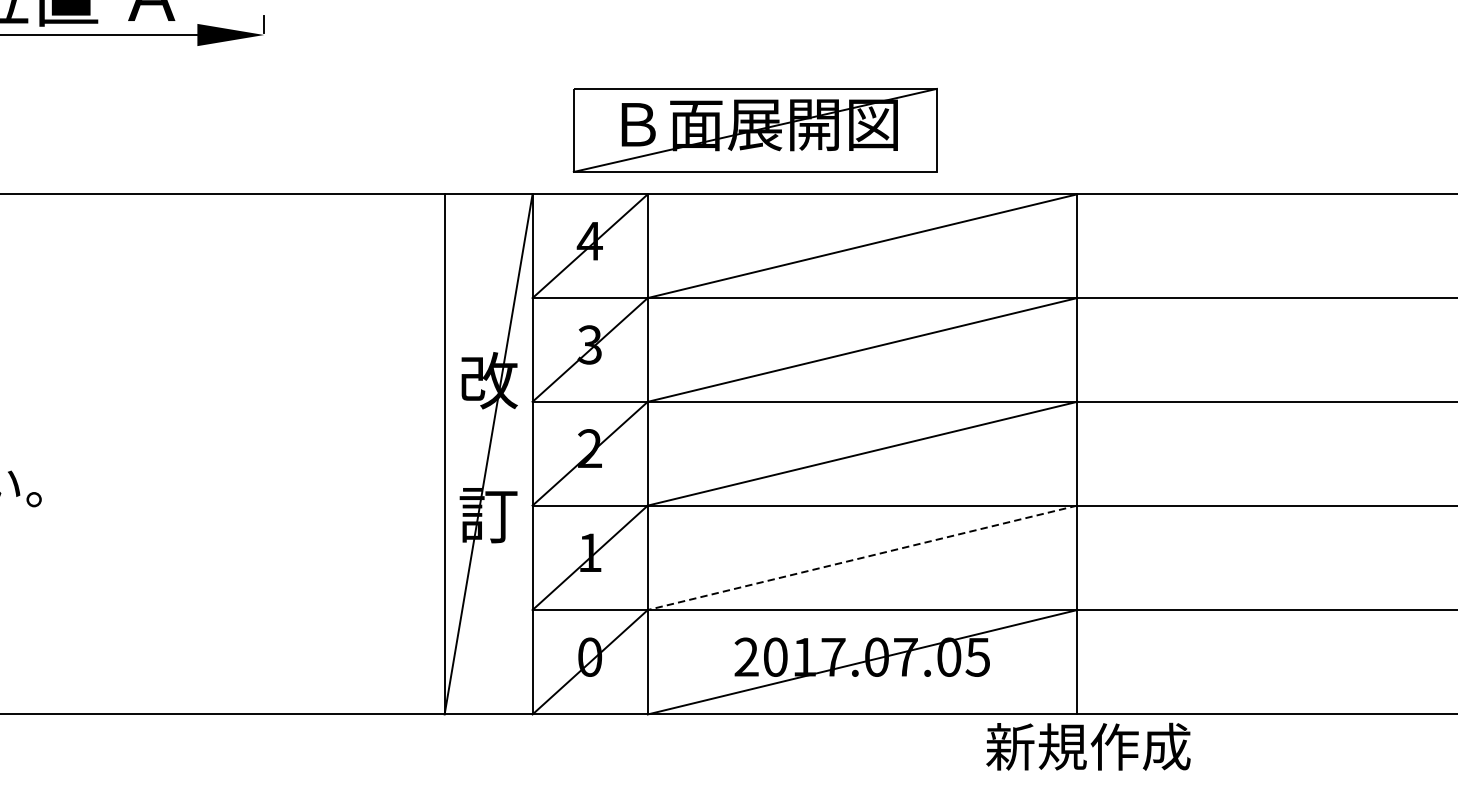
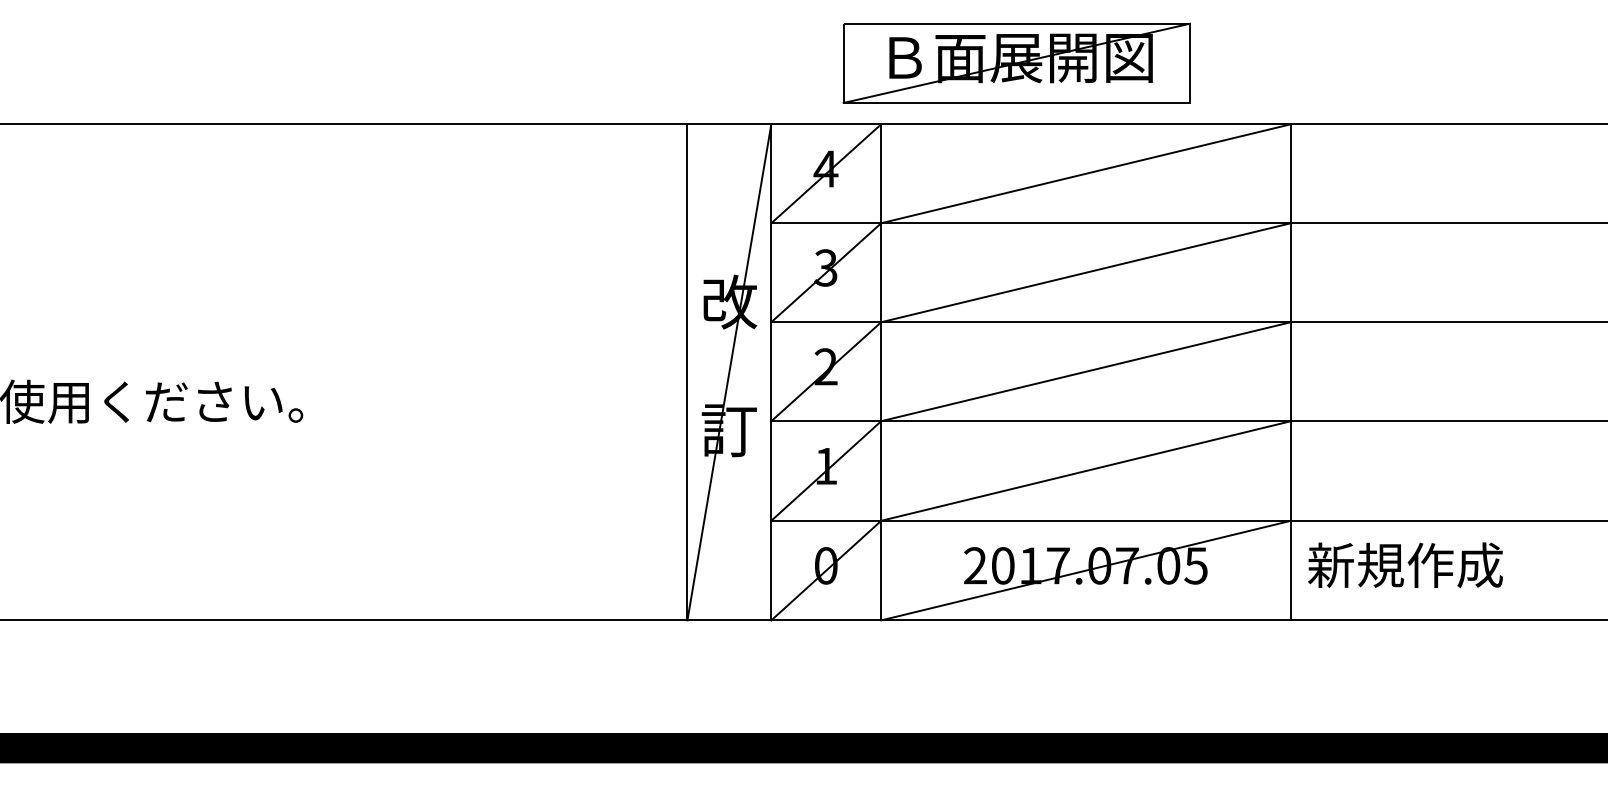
part: (755, 129) -> (1016, 62), moved
line: (863, 558) -> (1086, 471), dashed -> solid
text: (1088, 747) -> (1405, 565), moved

